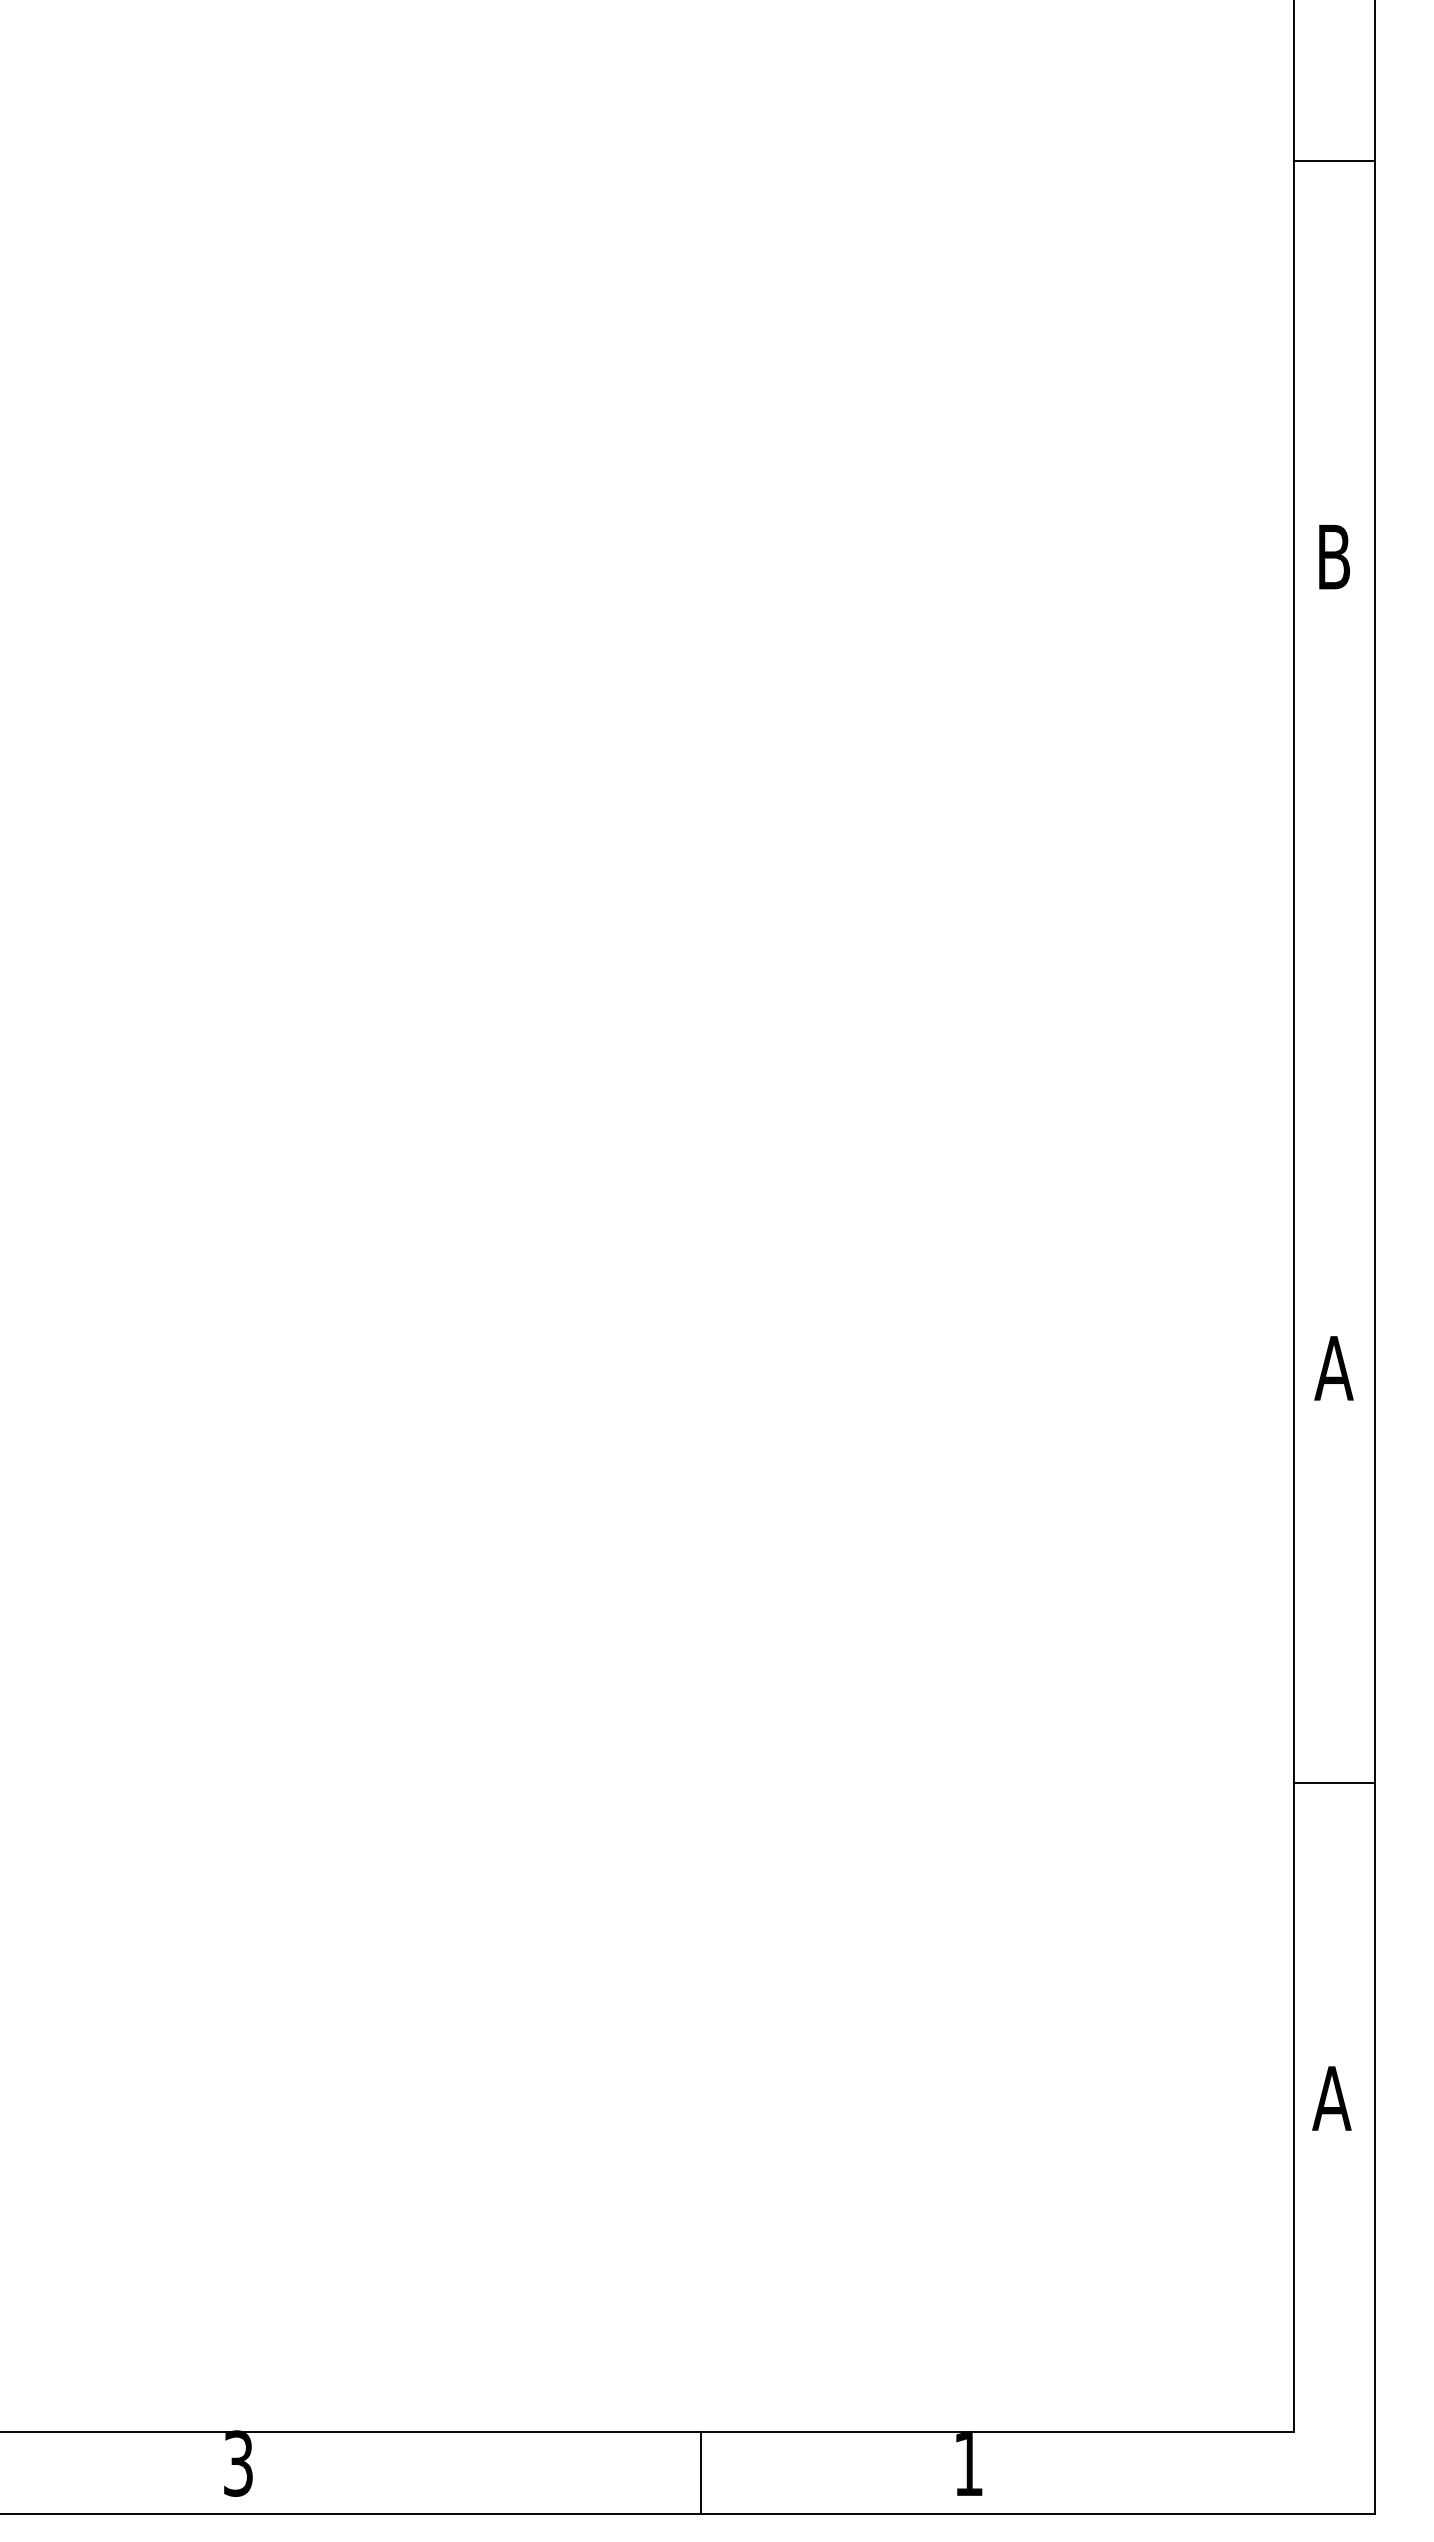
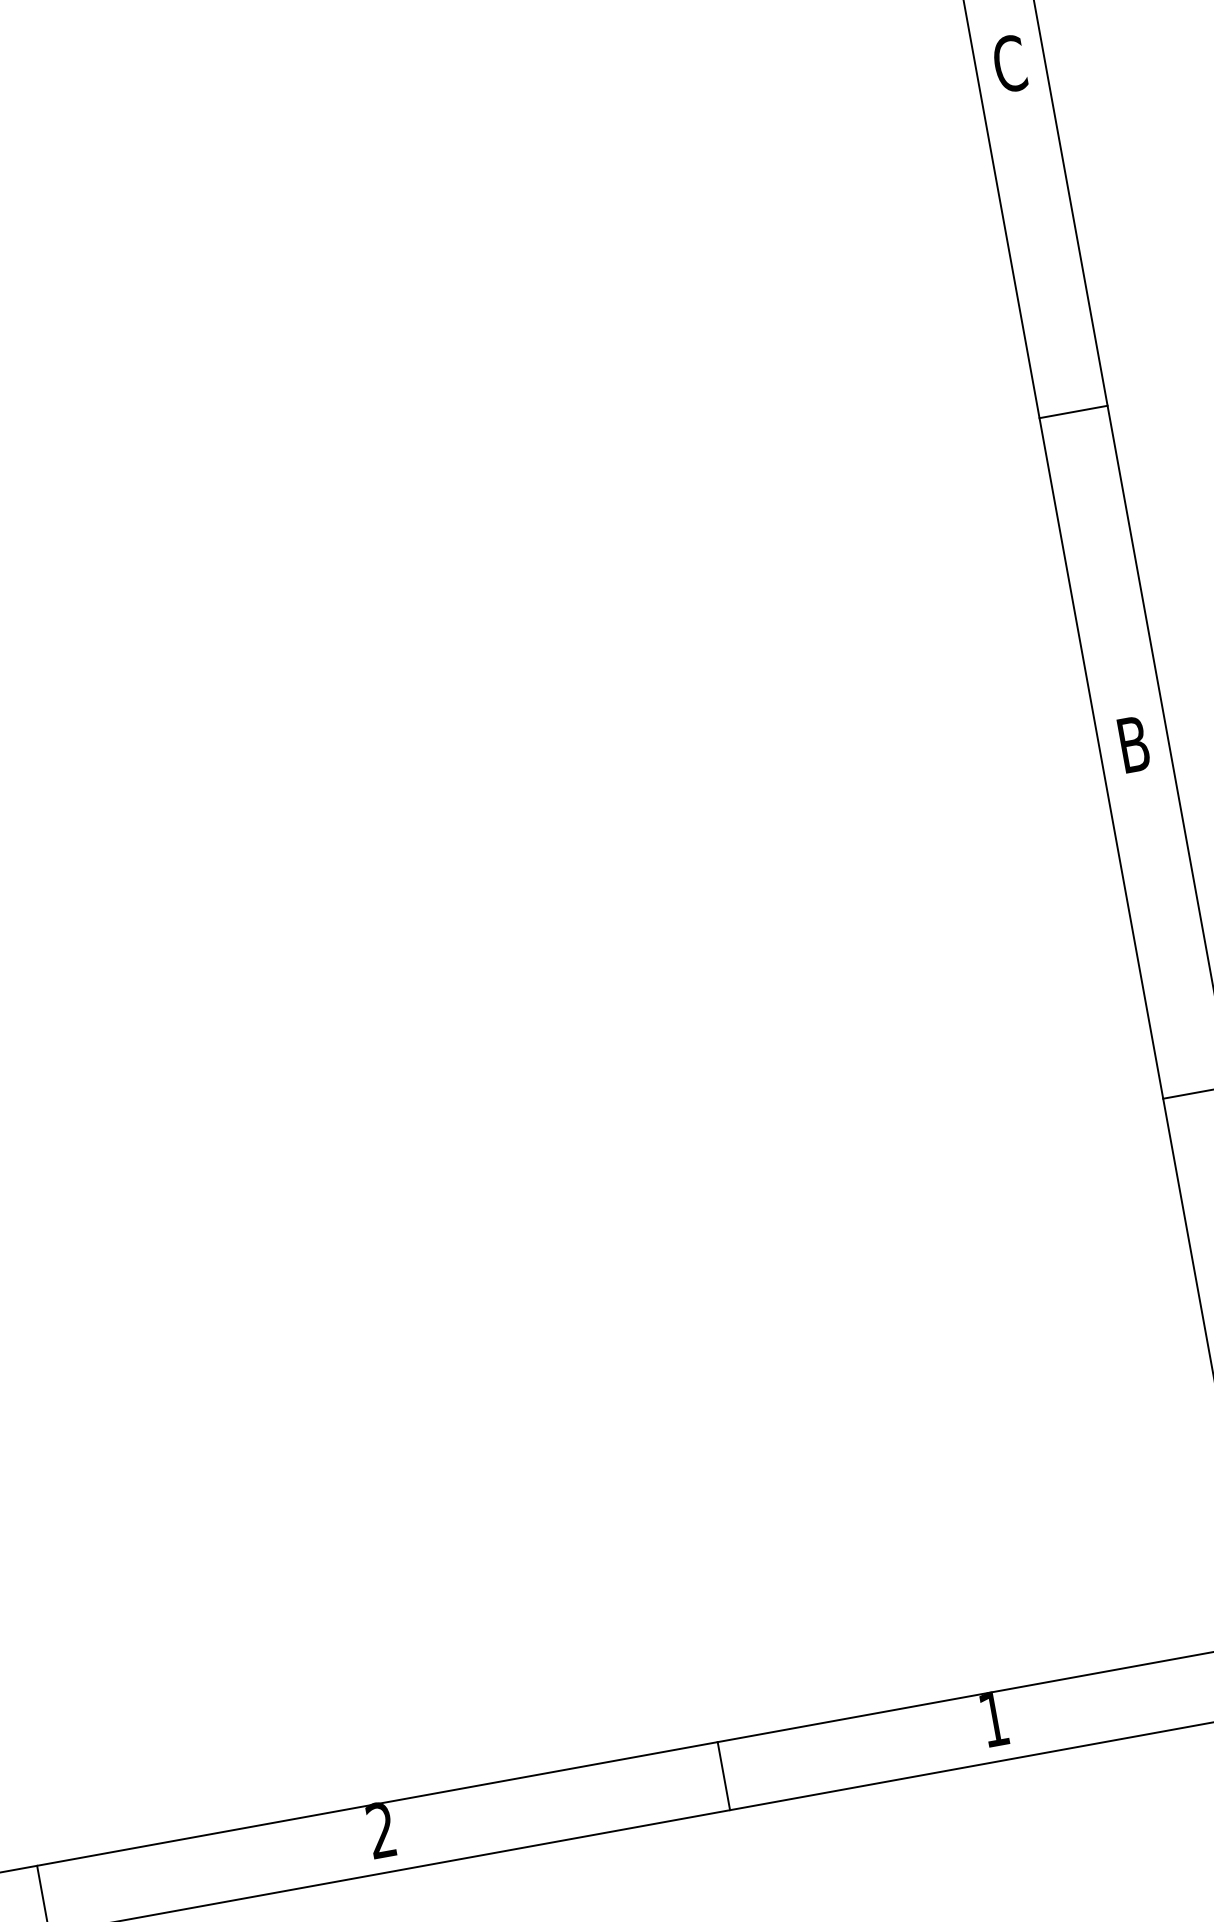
text: (1333, 556) -> (1009, 63), B -> C
line: (1334, 972) -> (1073, 412), added
text: (1333, 1368) -> (1133, 744), A -> B
text: (238, 2463) -> (381, 1830), 3 -> 2
line: (700, 2472) -> (723, 1775), moved

